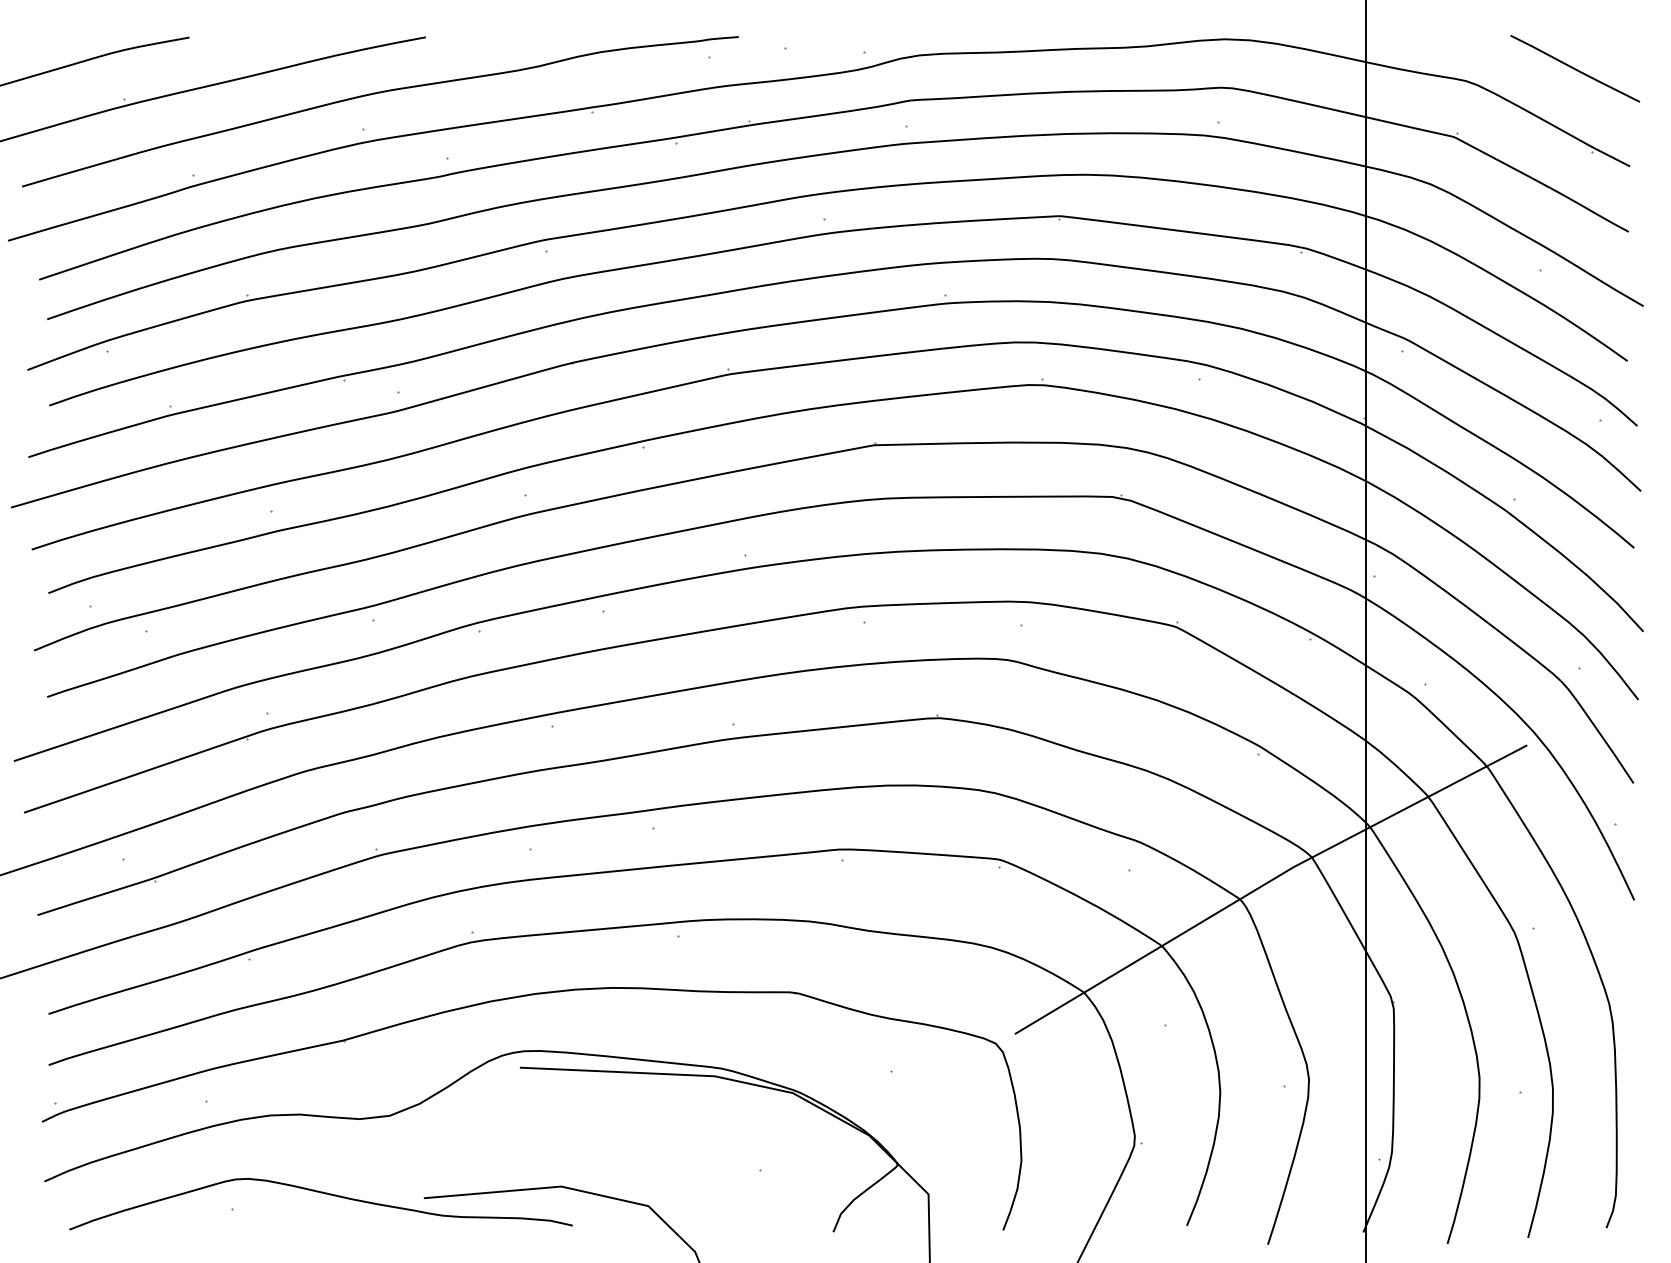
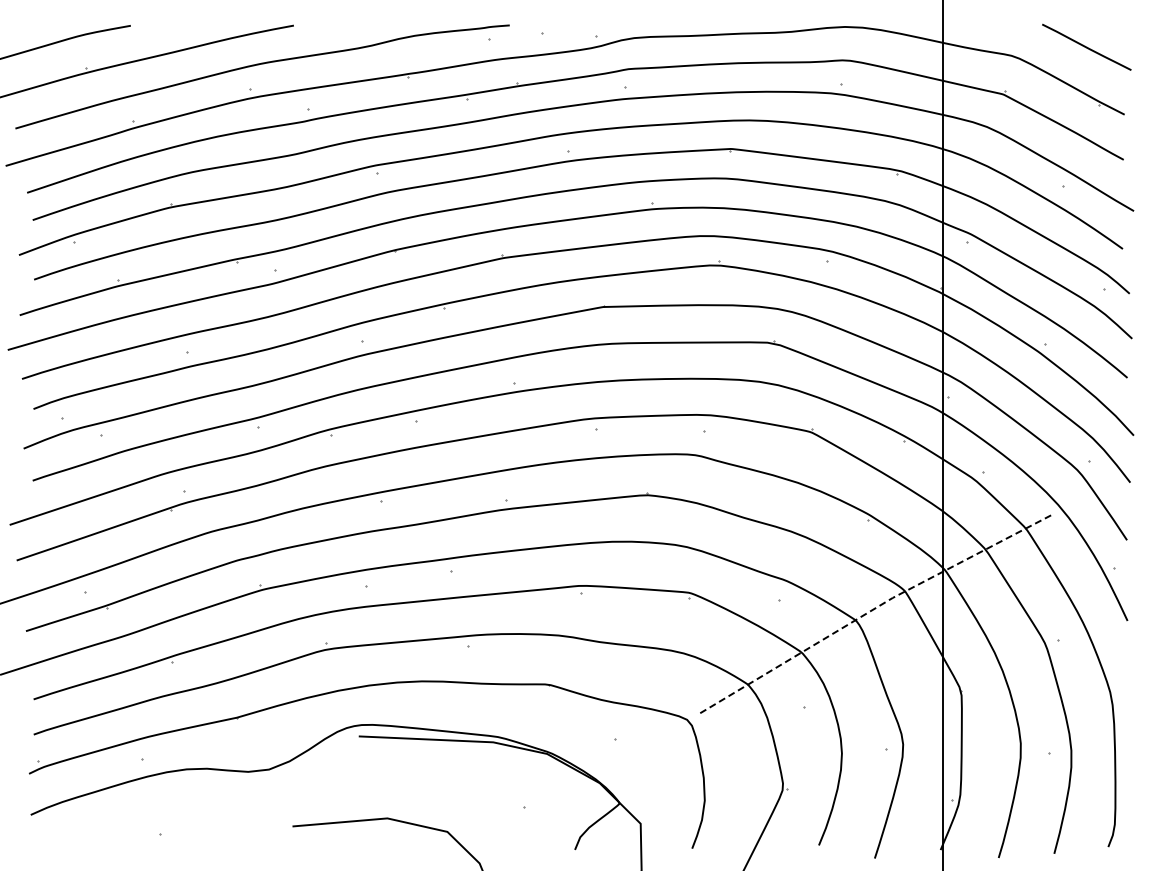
line: (1267, 882) -> (874, 608), solid -> dashed
curve: (320, 1193) -> (221, 823), removed

